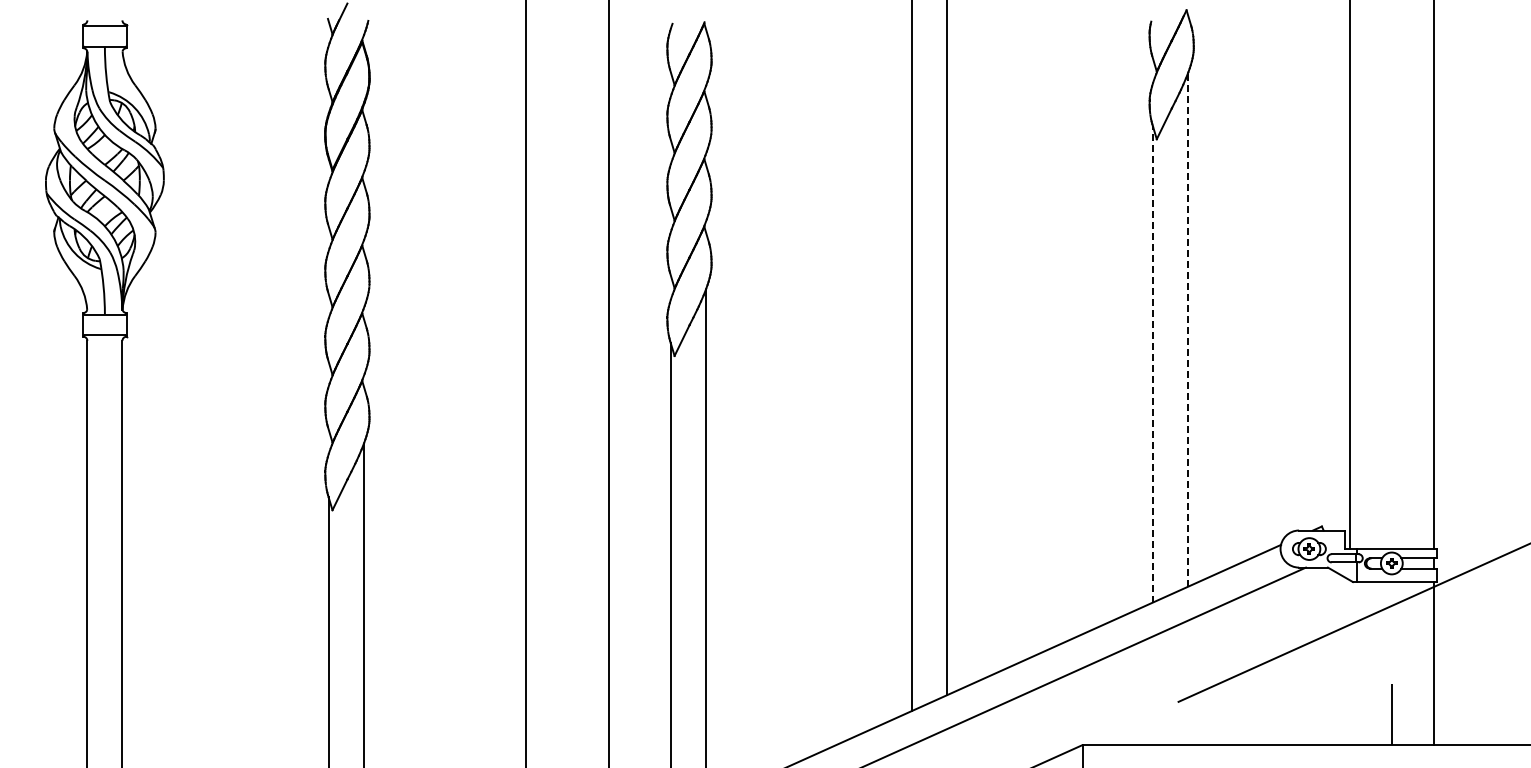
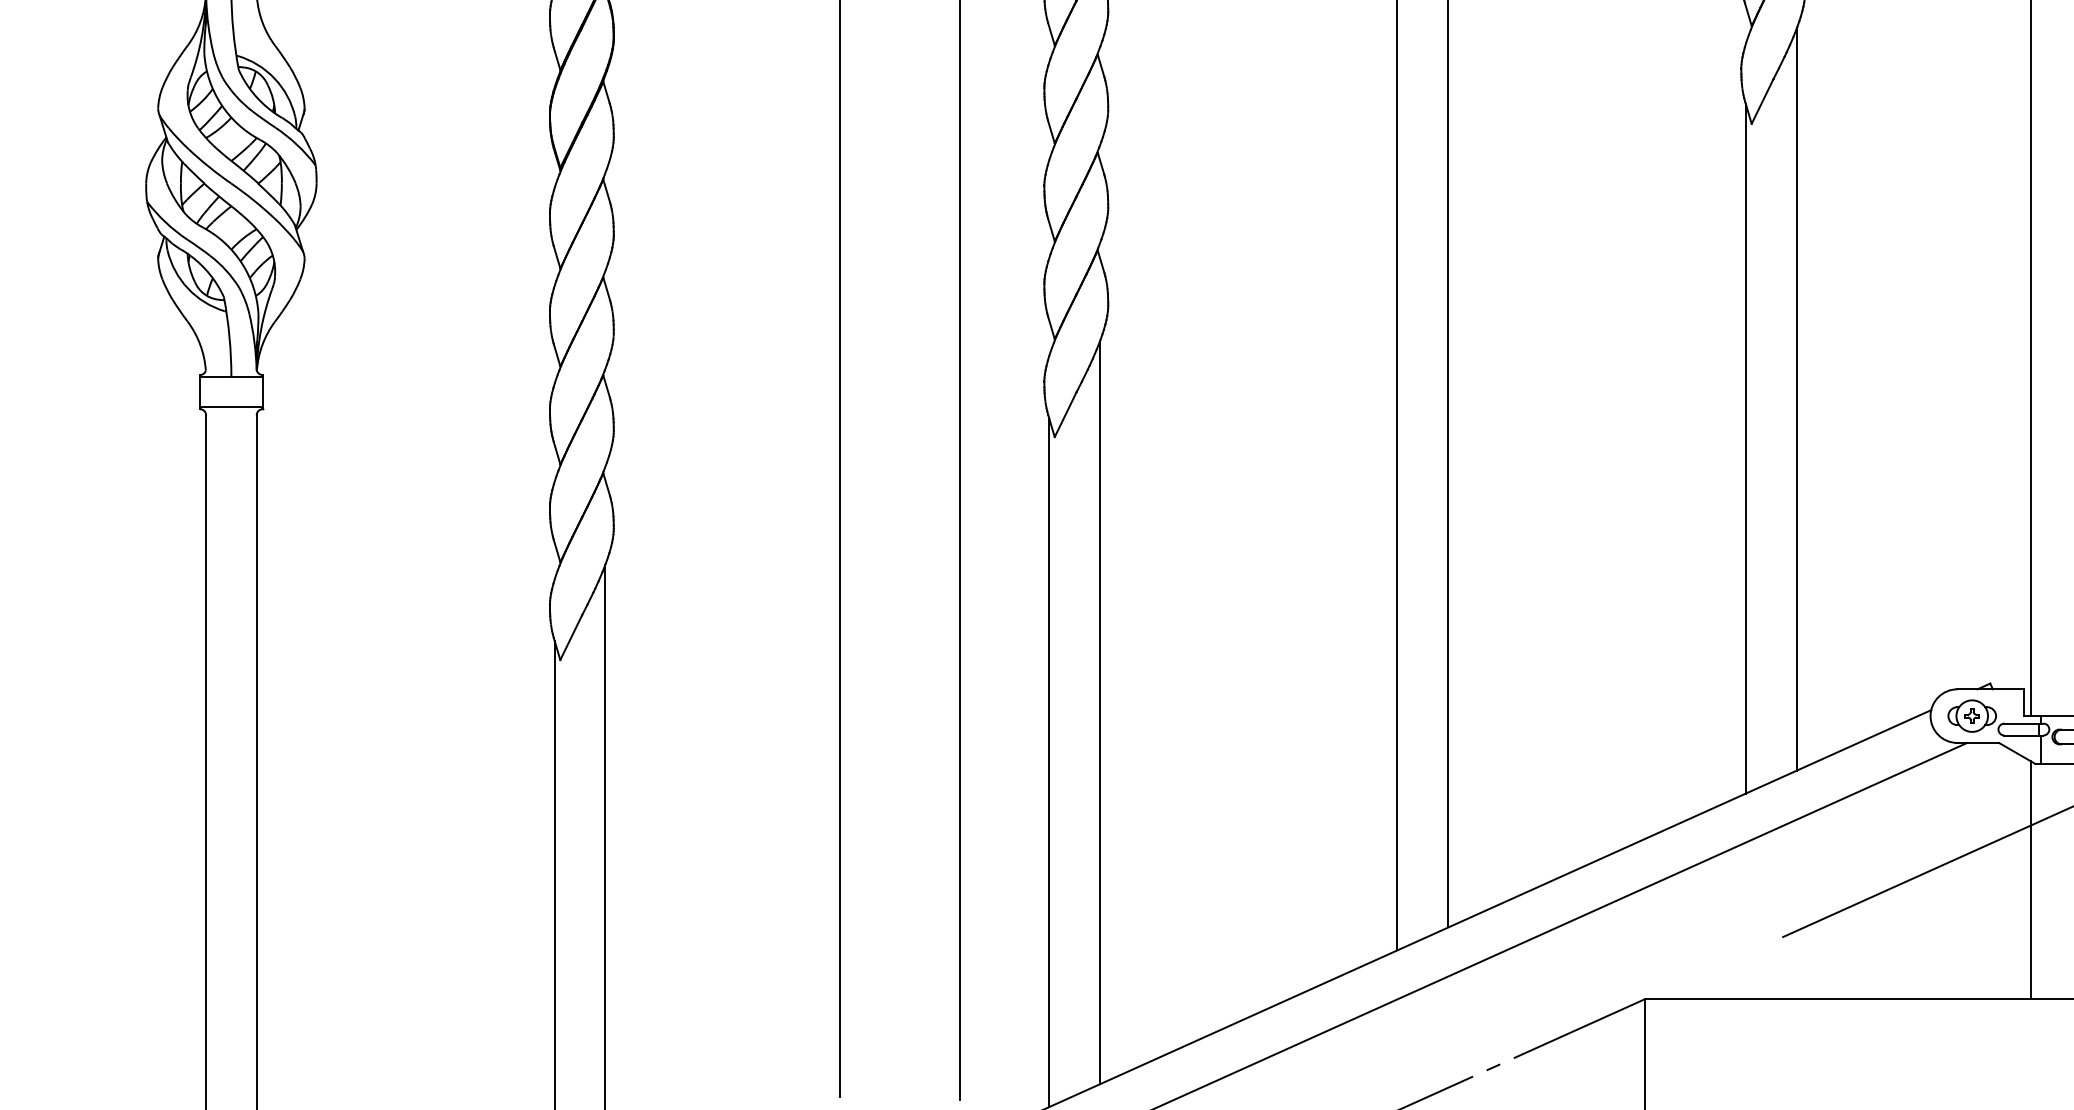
line: (1187, 330) -> (1796, 400), dashed -> solid
line: (1152, 363) -> (1745, 447), dashed -> solid
line: (1350, 662) -> (2031, 880), added

